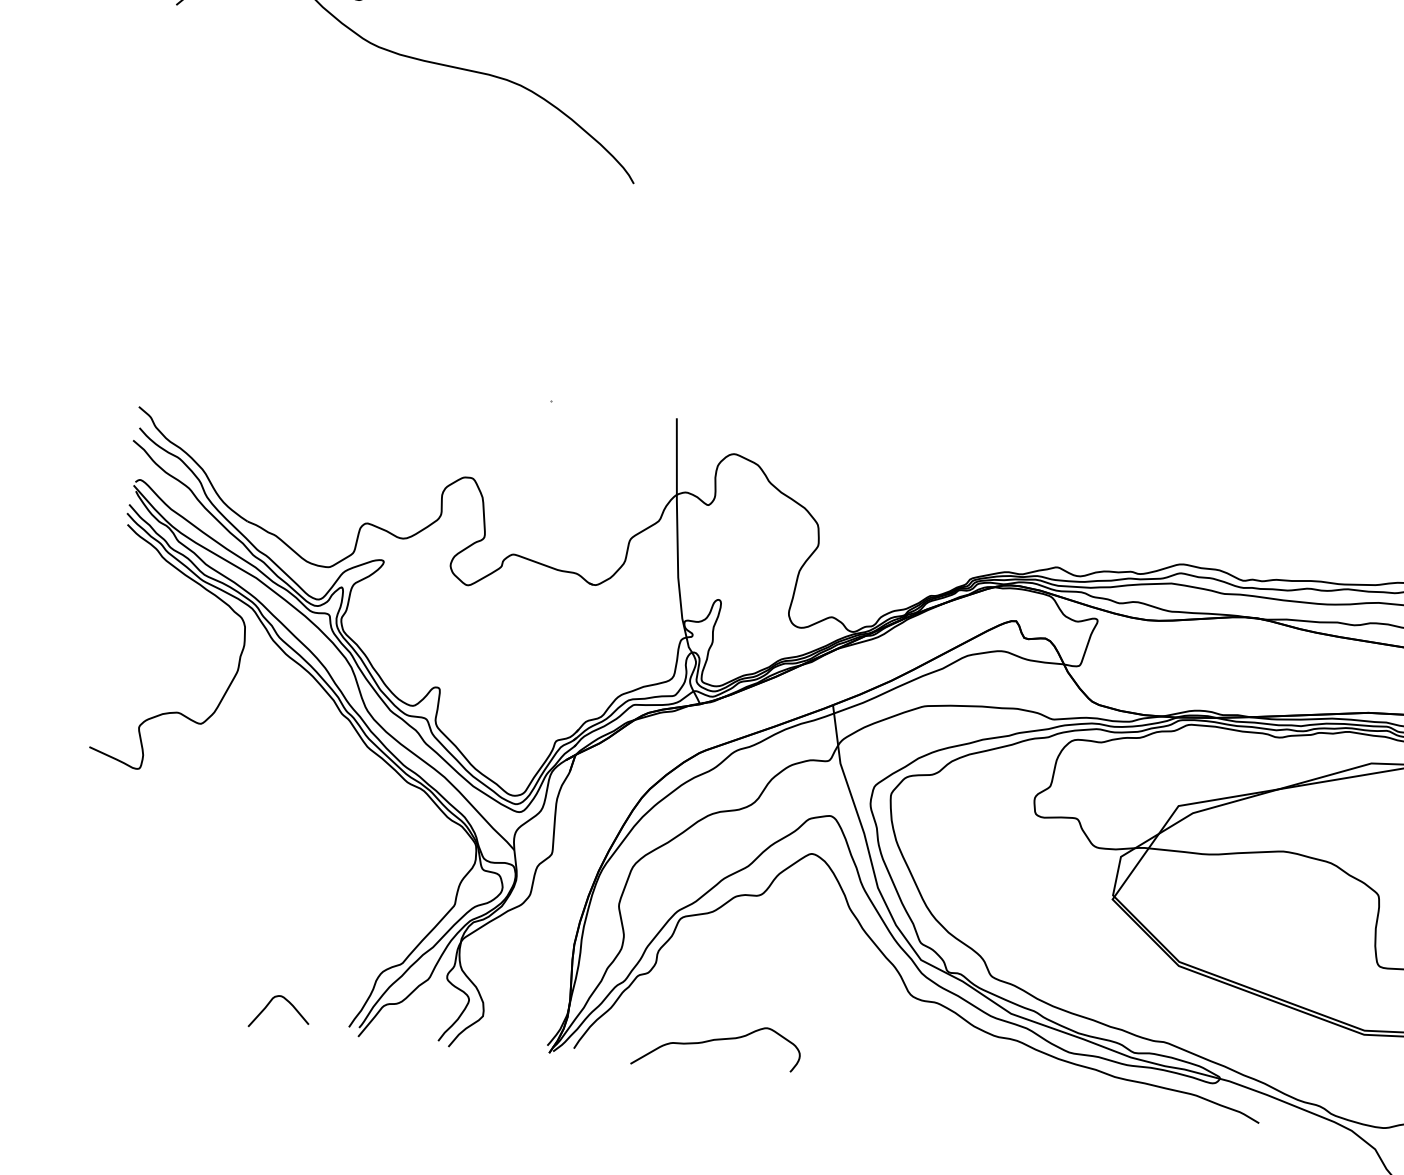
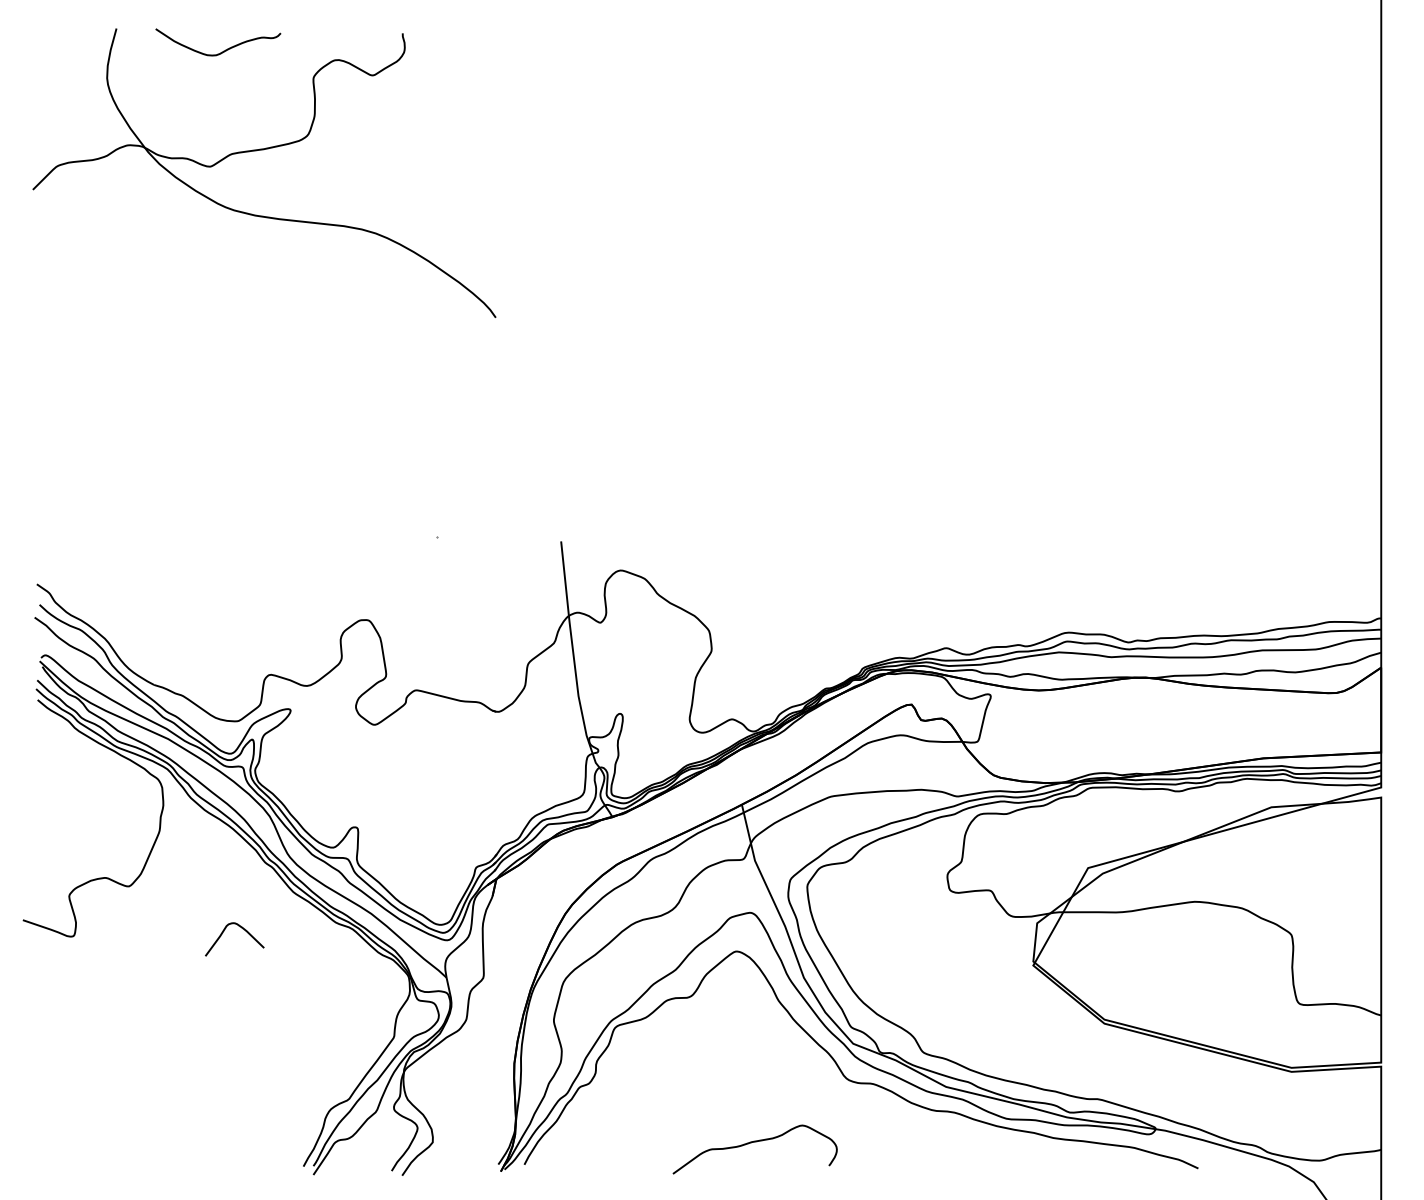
curve: (288, 1003) -> (242, 929), moved
curve: (713, 1041) -> (751, 1143), moved

